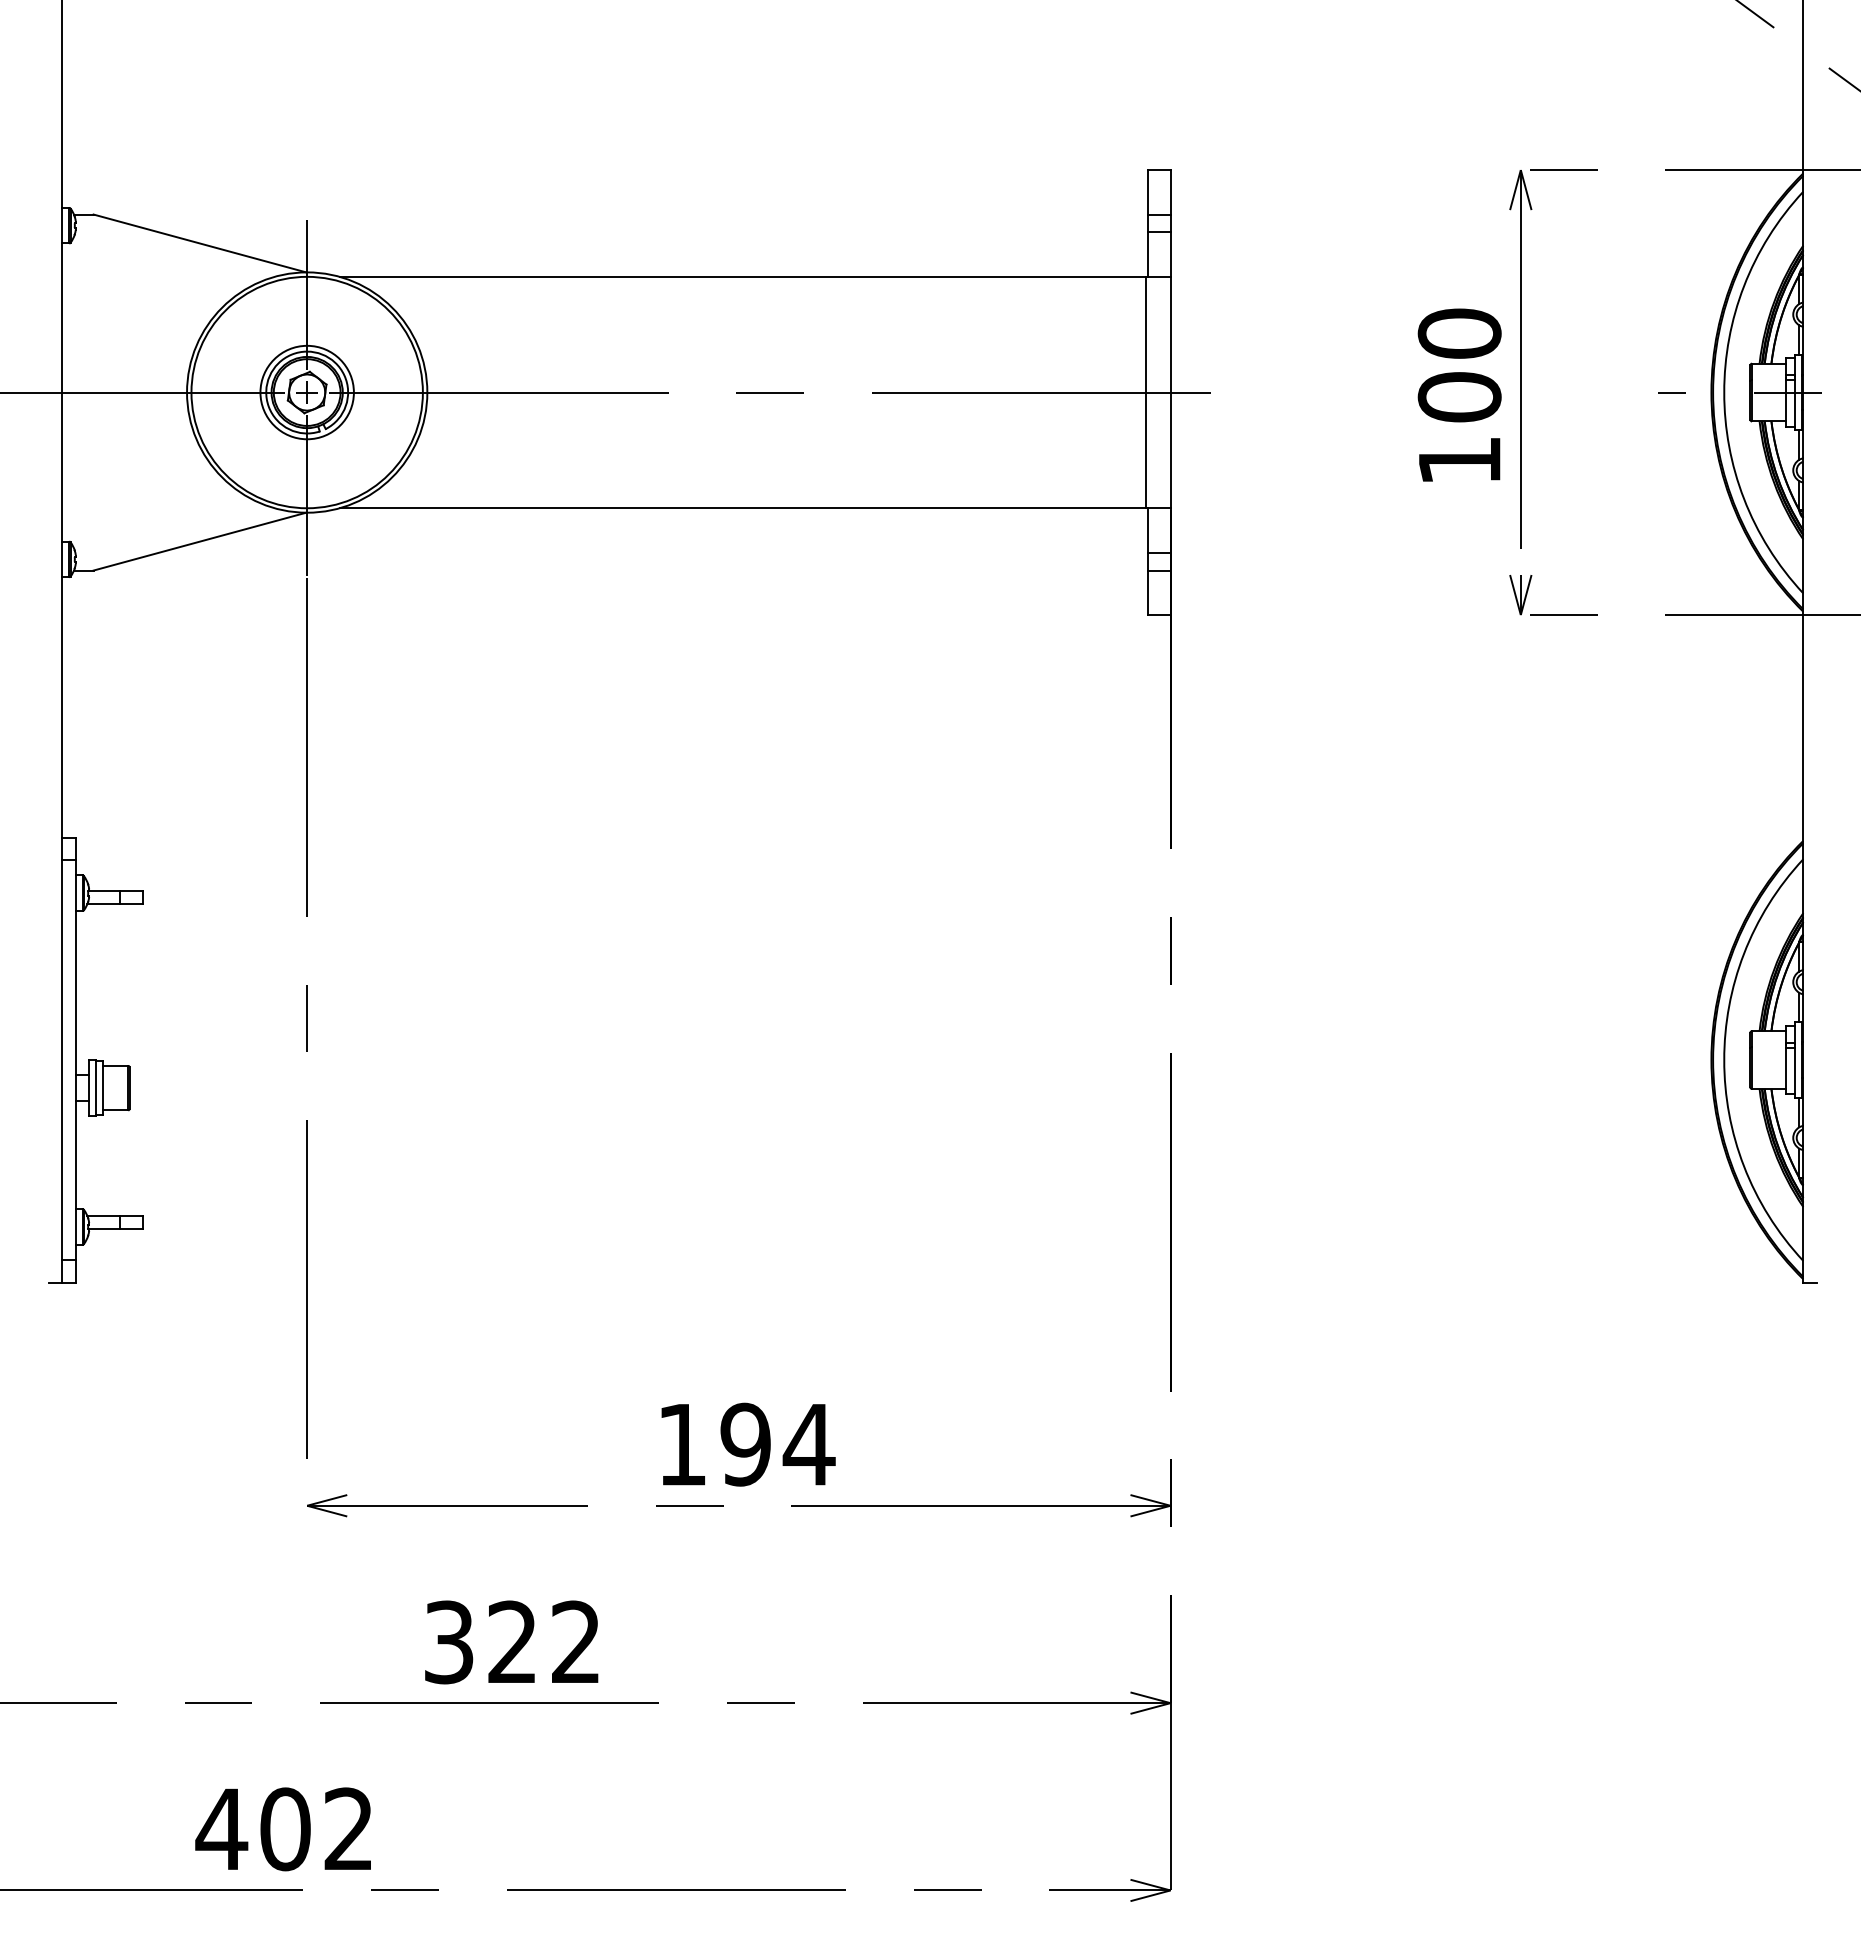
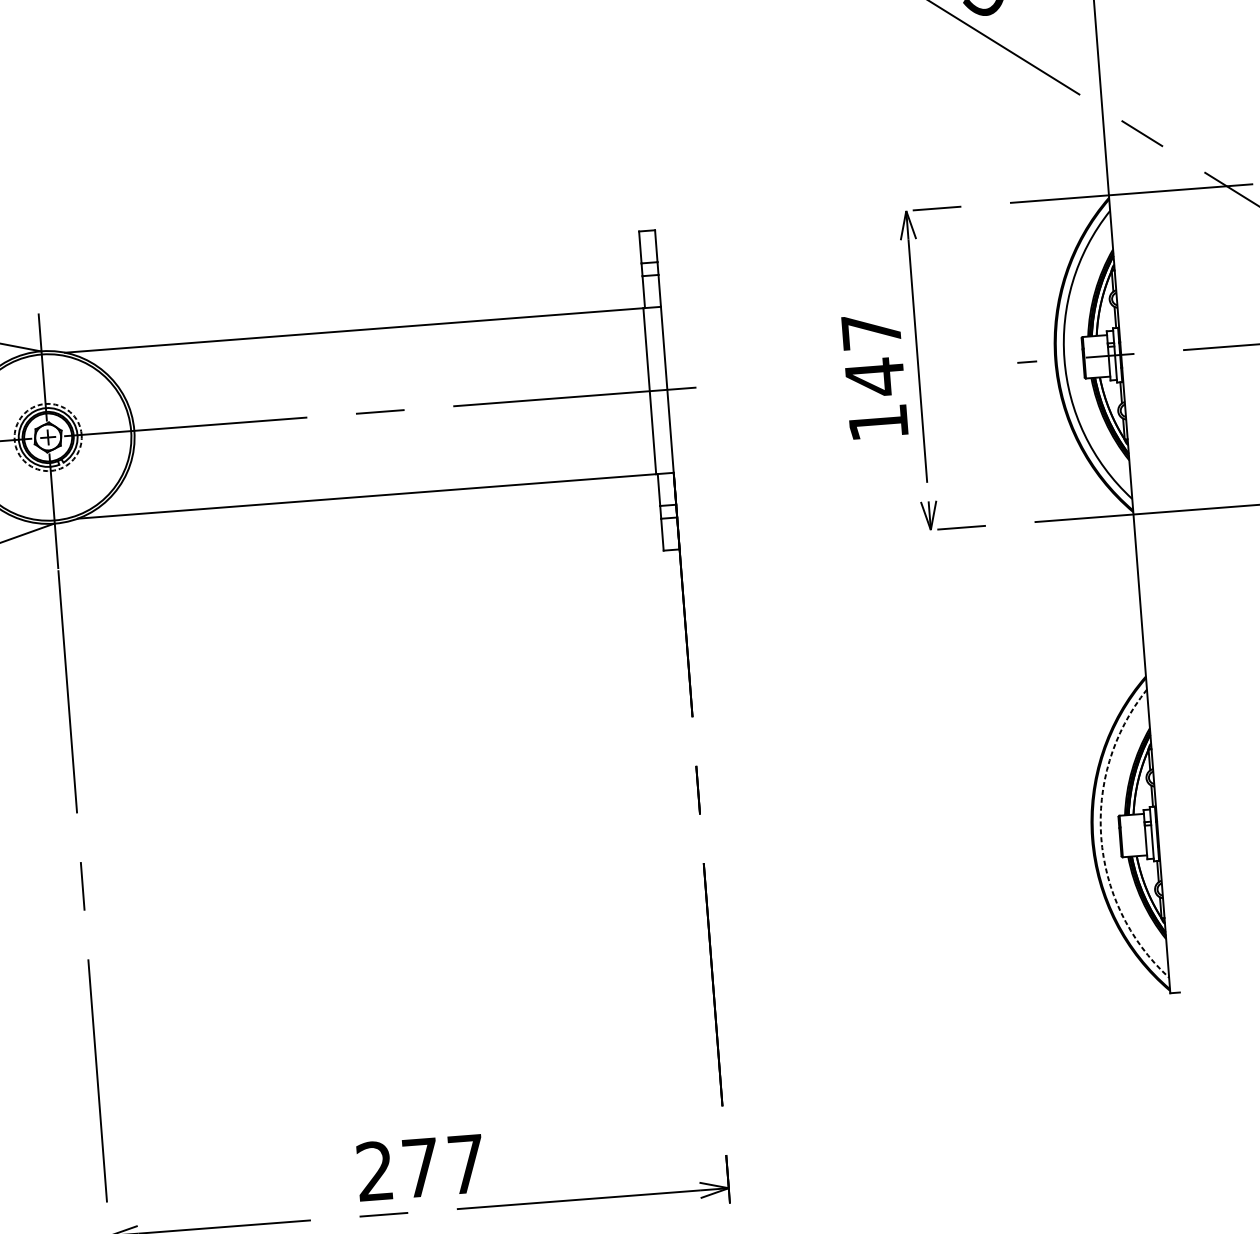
text: (1459, 366) -> (873, 355), 100 -> 147
circle: (306, 392) -> (47, 437), solid -> dashed
arc: (1724, 1060) -> (1101, 838), solid -> dashed
text: (746, 1444) -> (421, 1167), 194 -> 277

